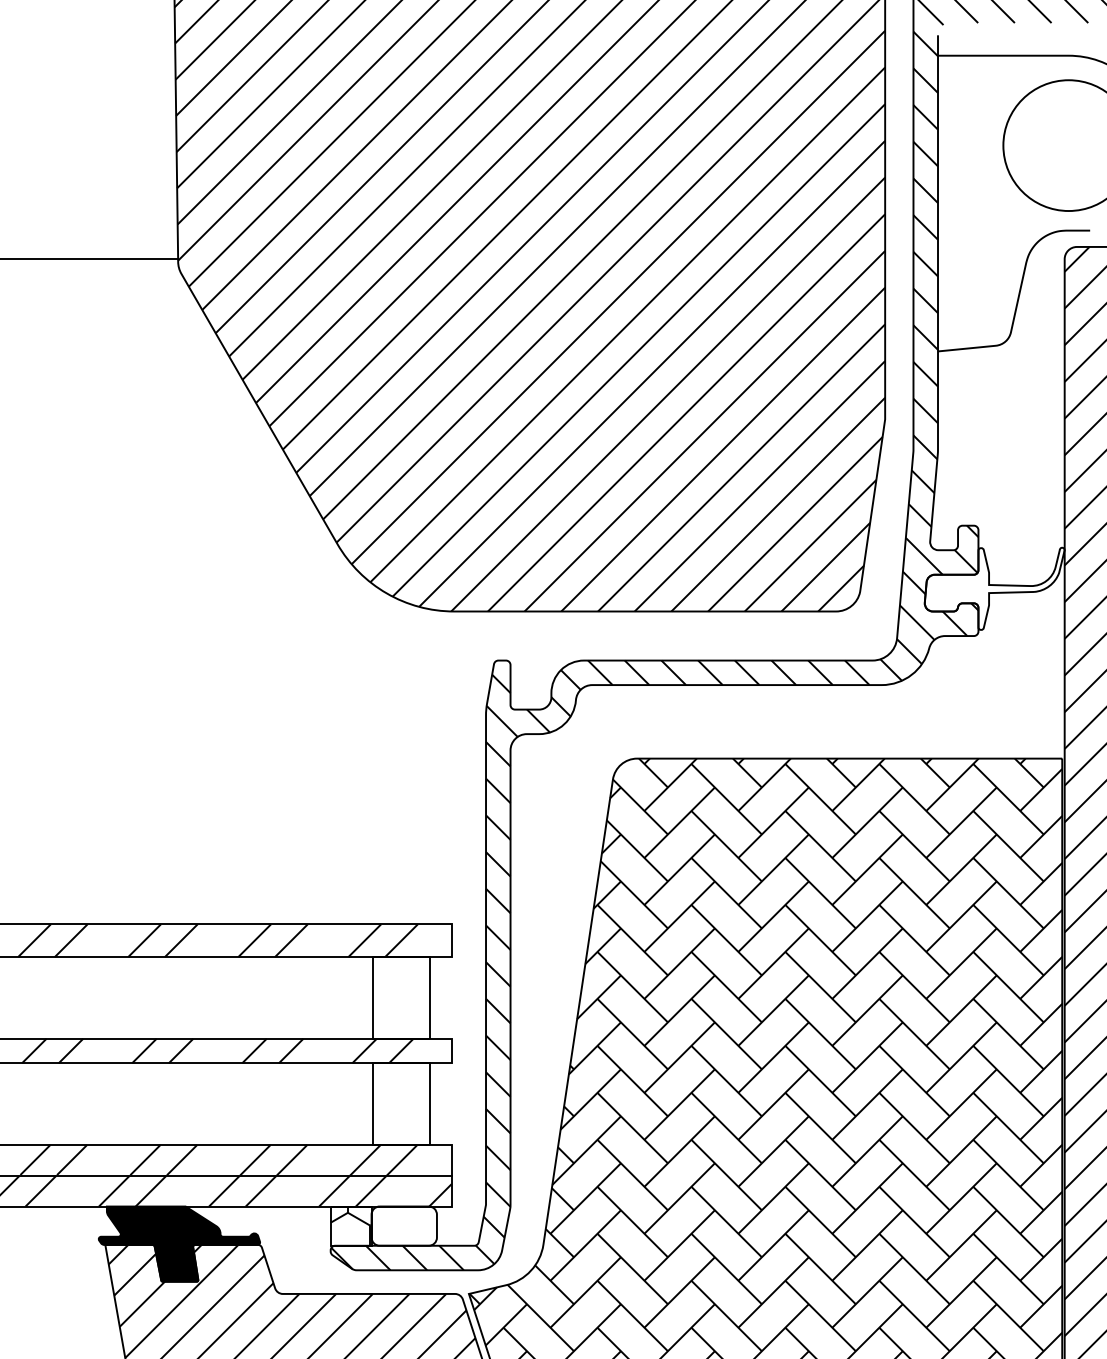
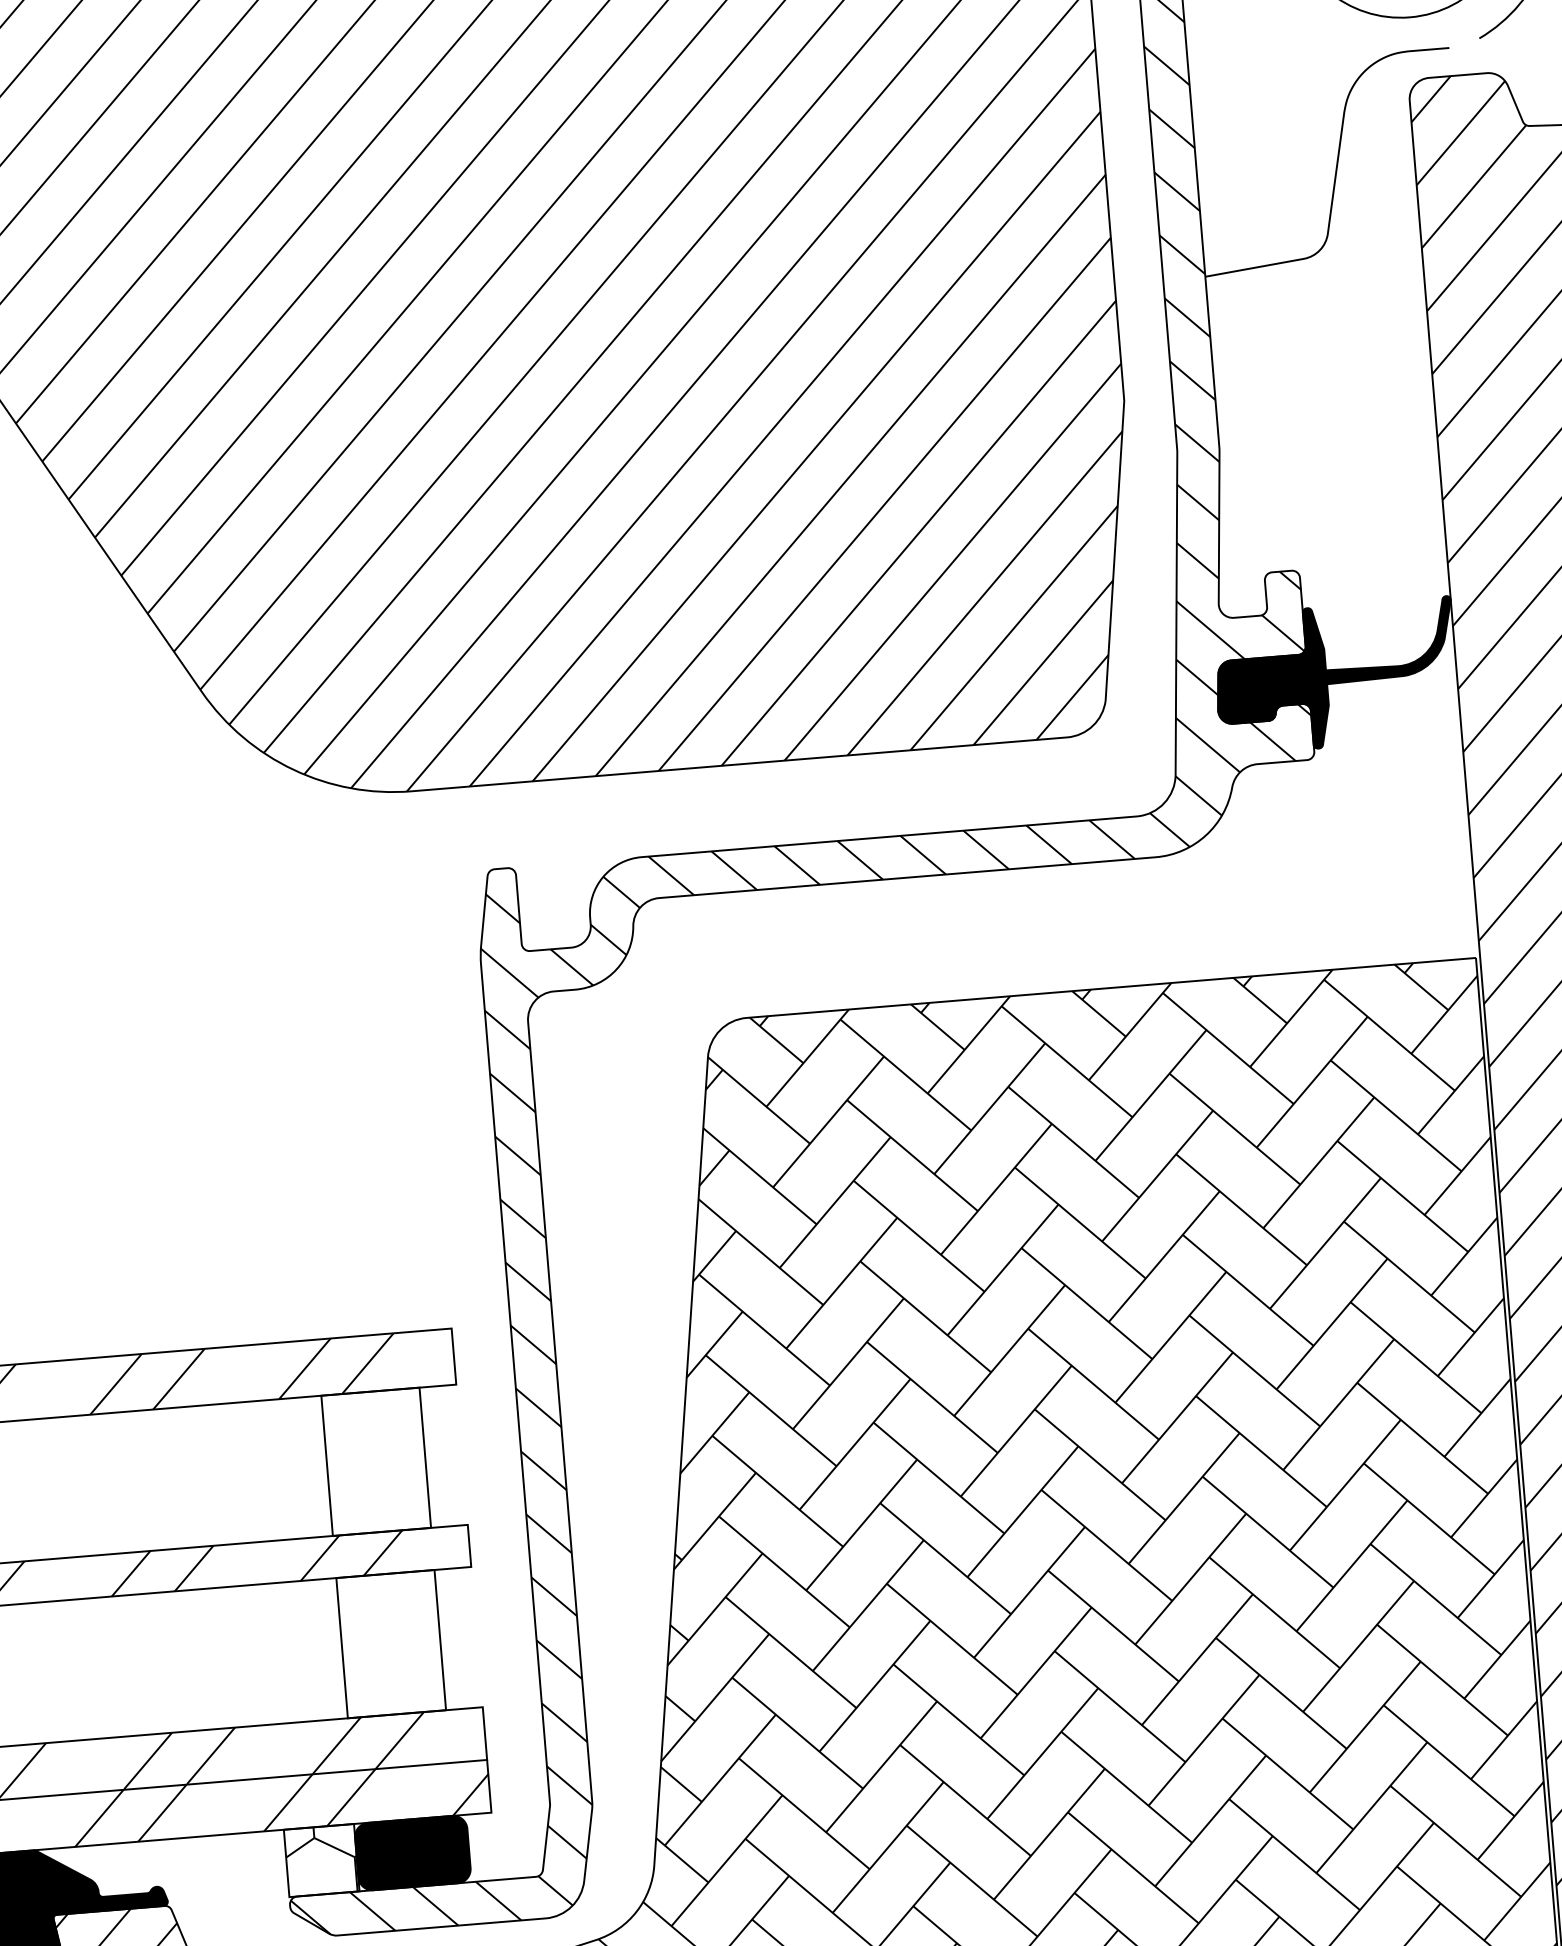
fill: (994, 588) -> (1335, 675), added
fill: (403, 1225) -> (411, 1852), added

